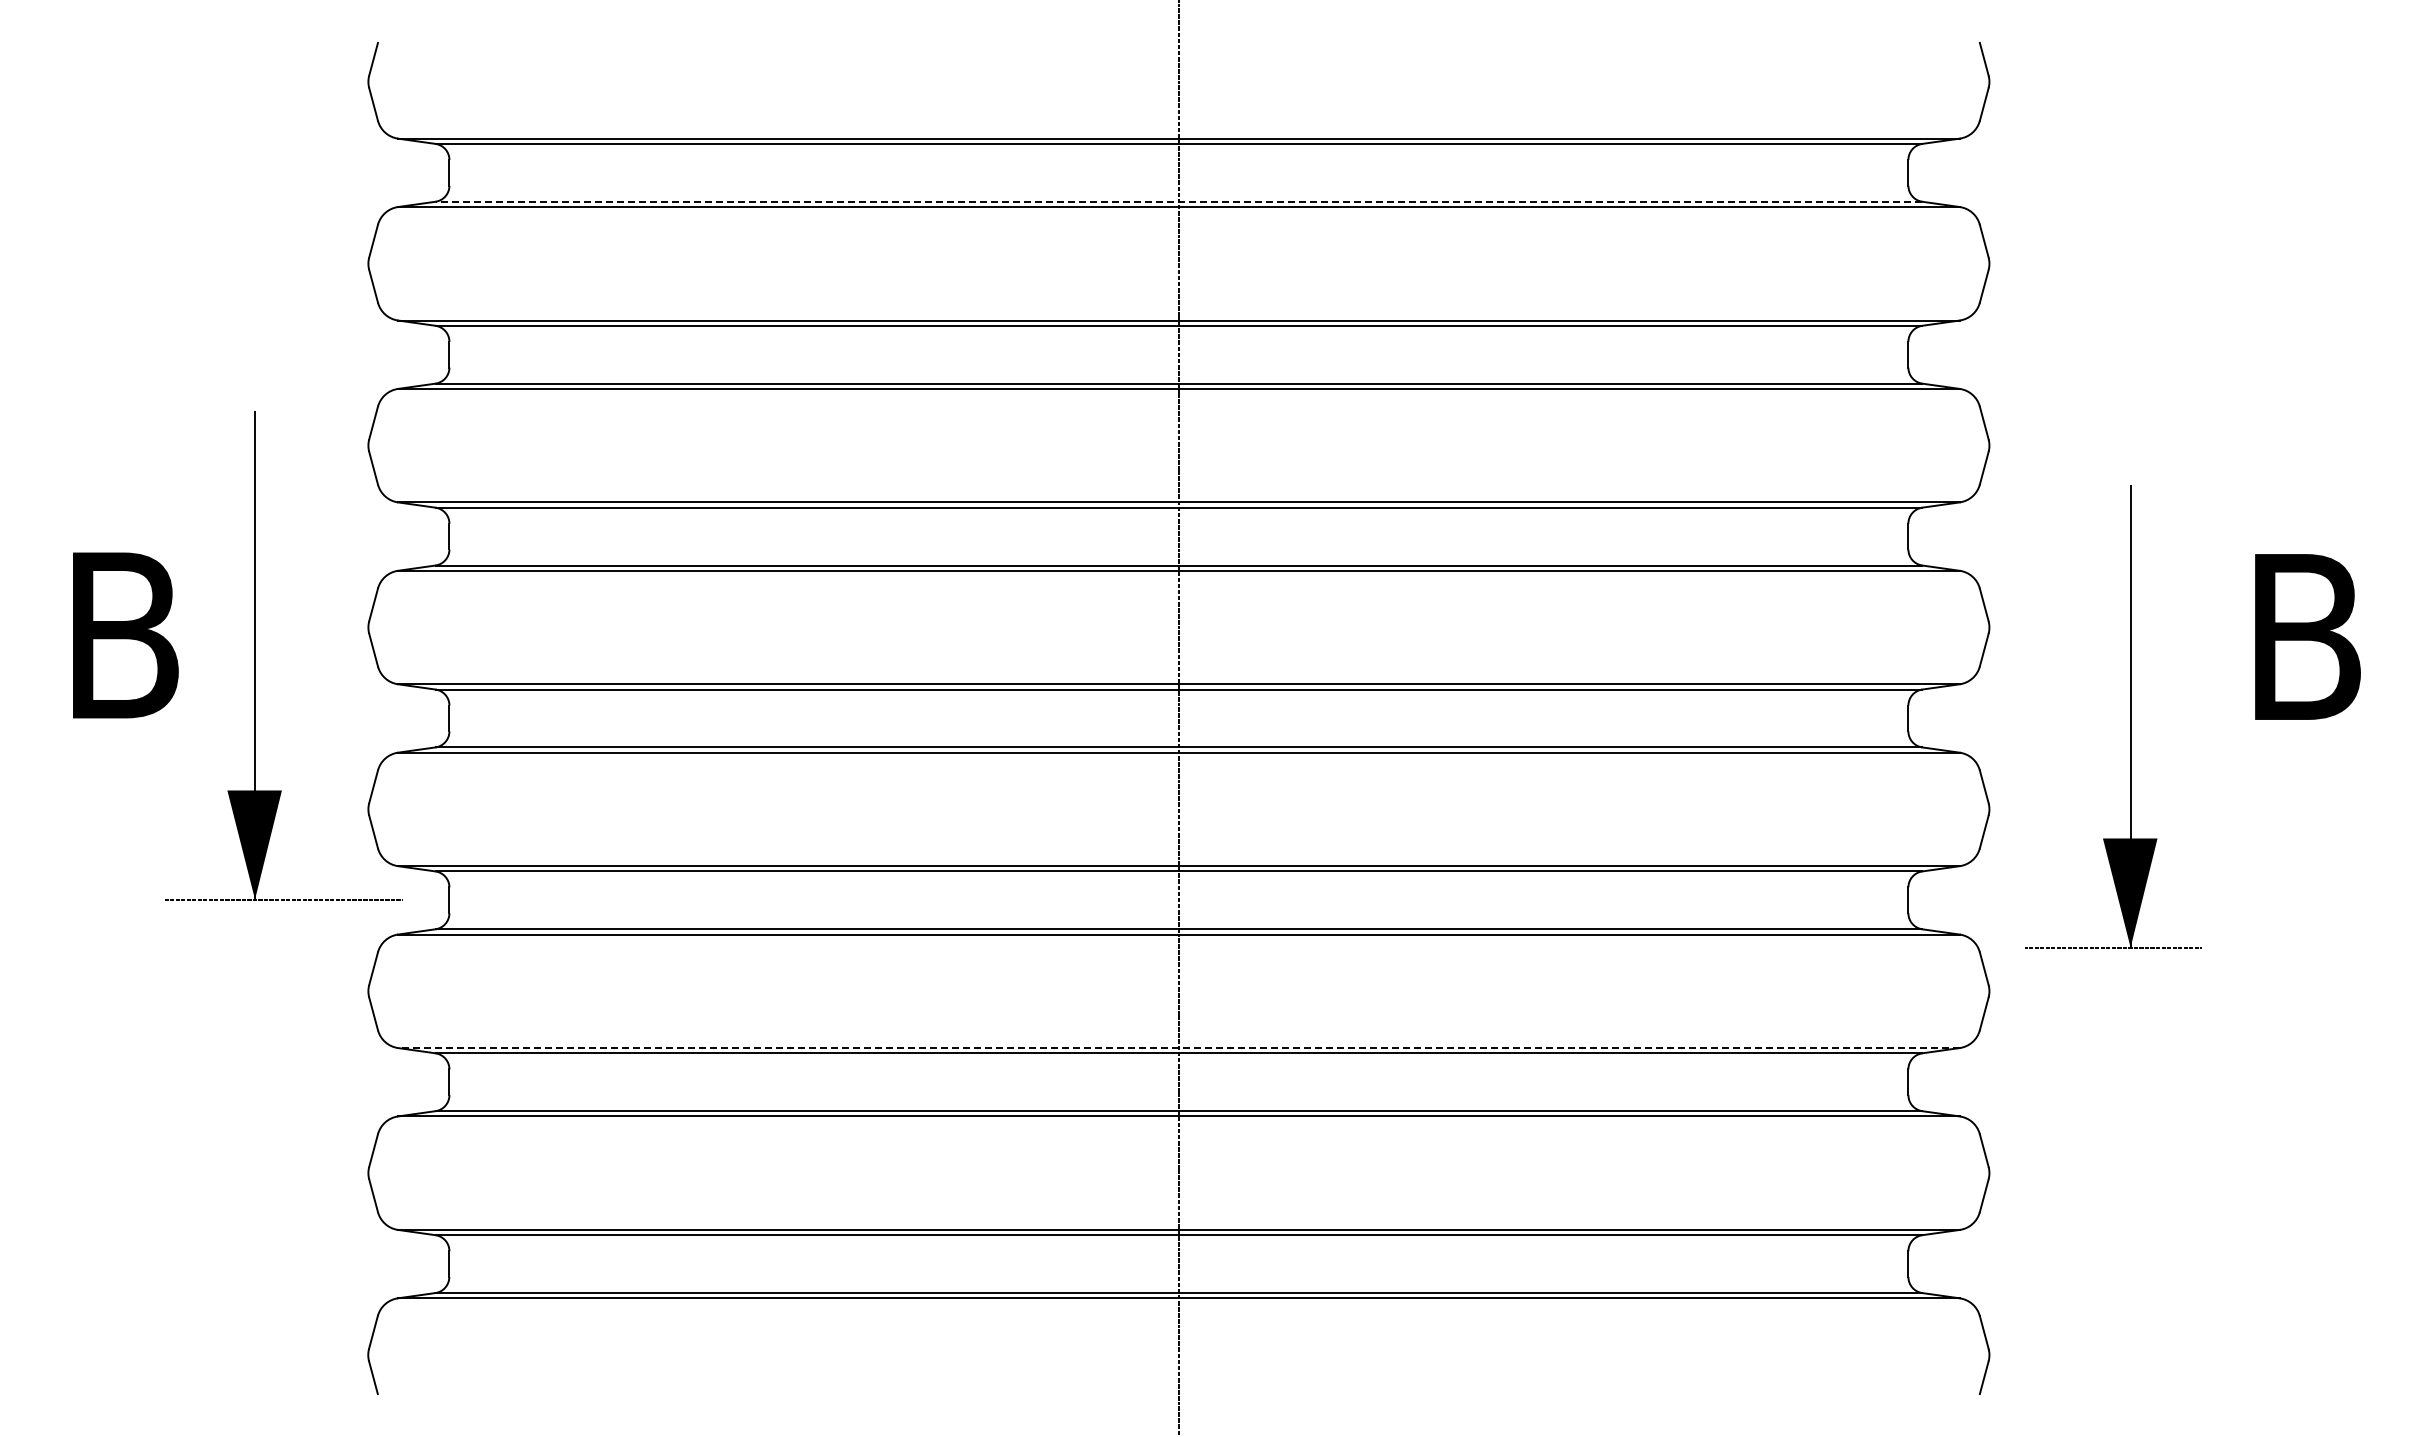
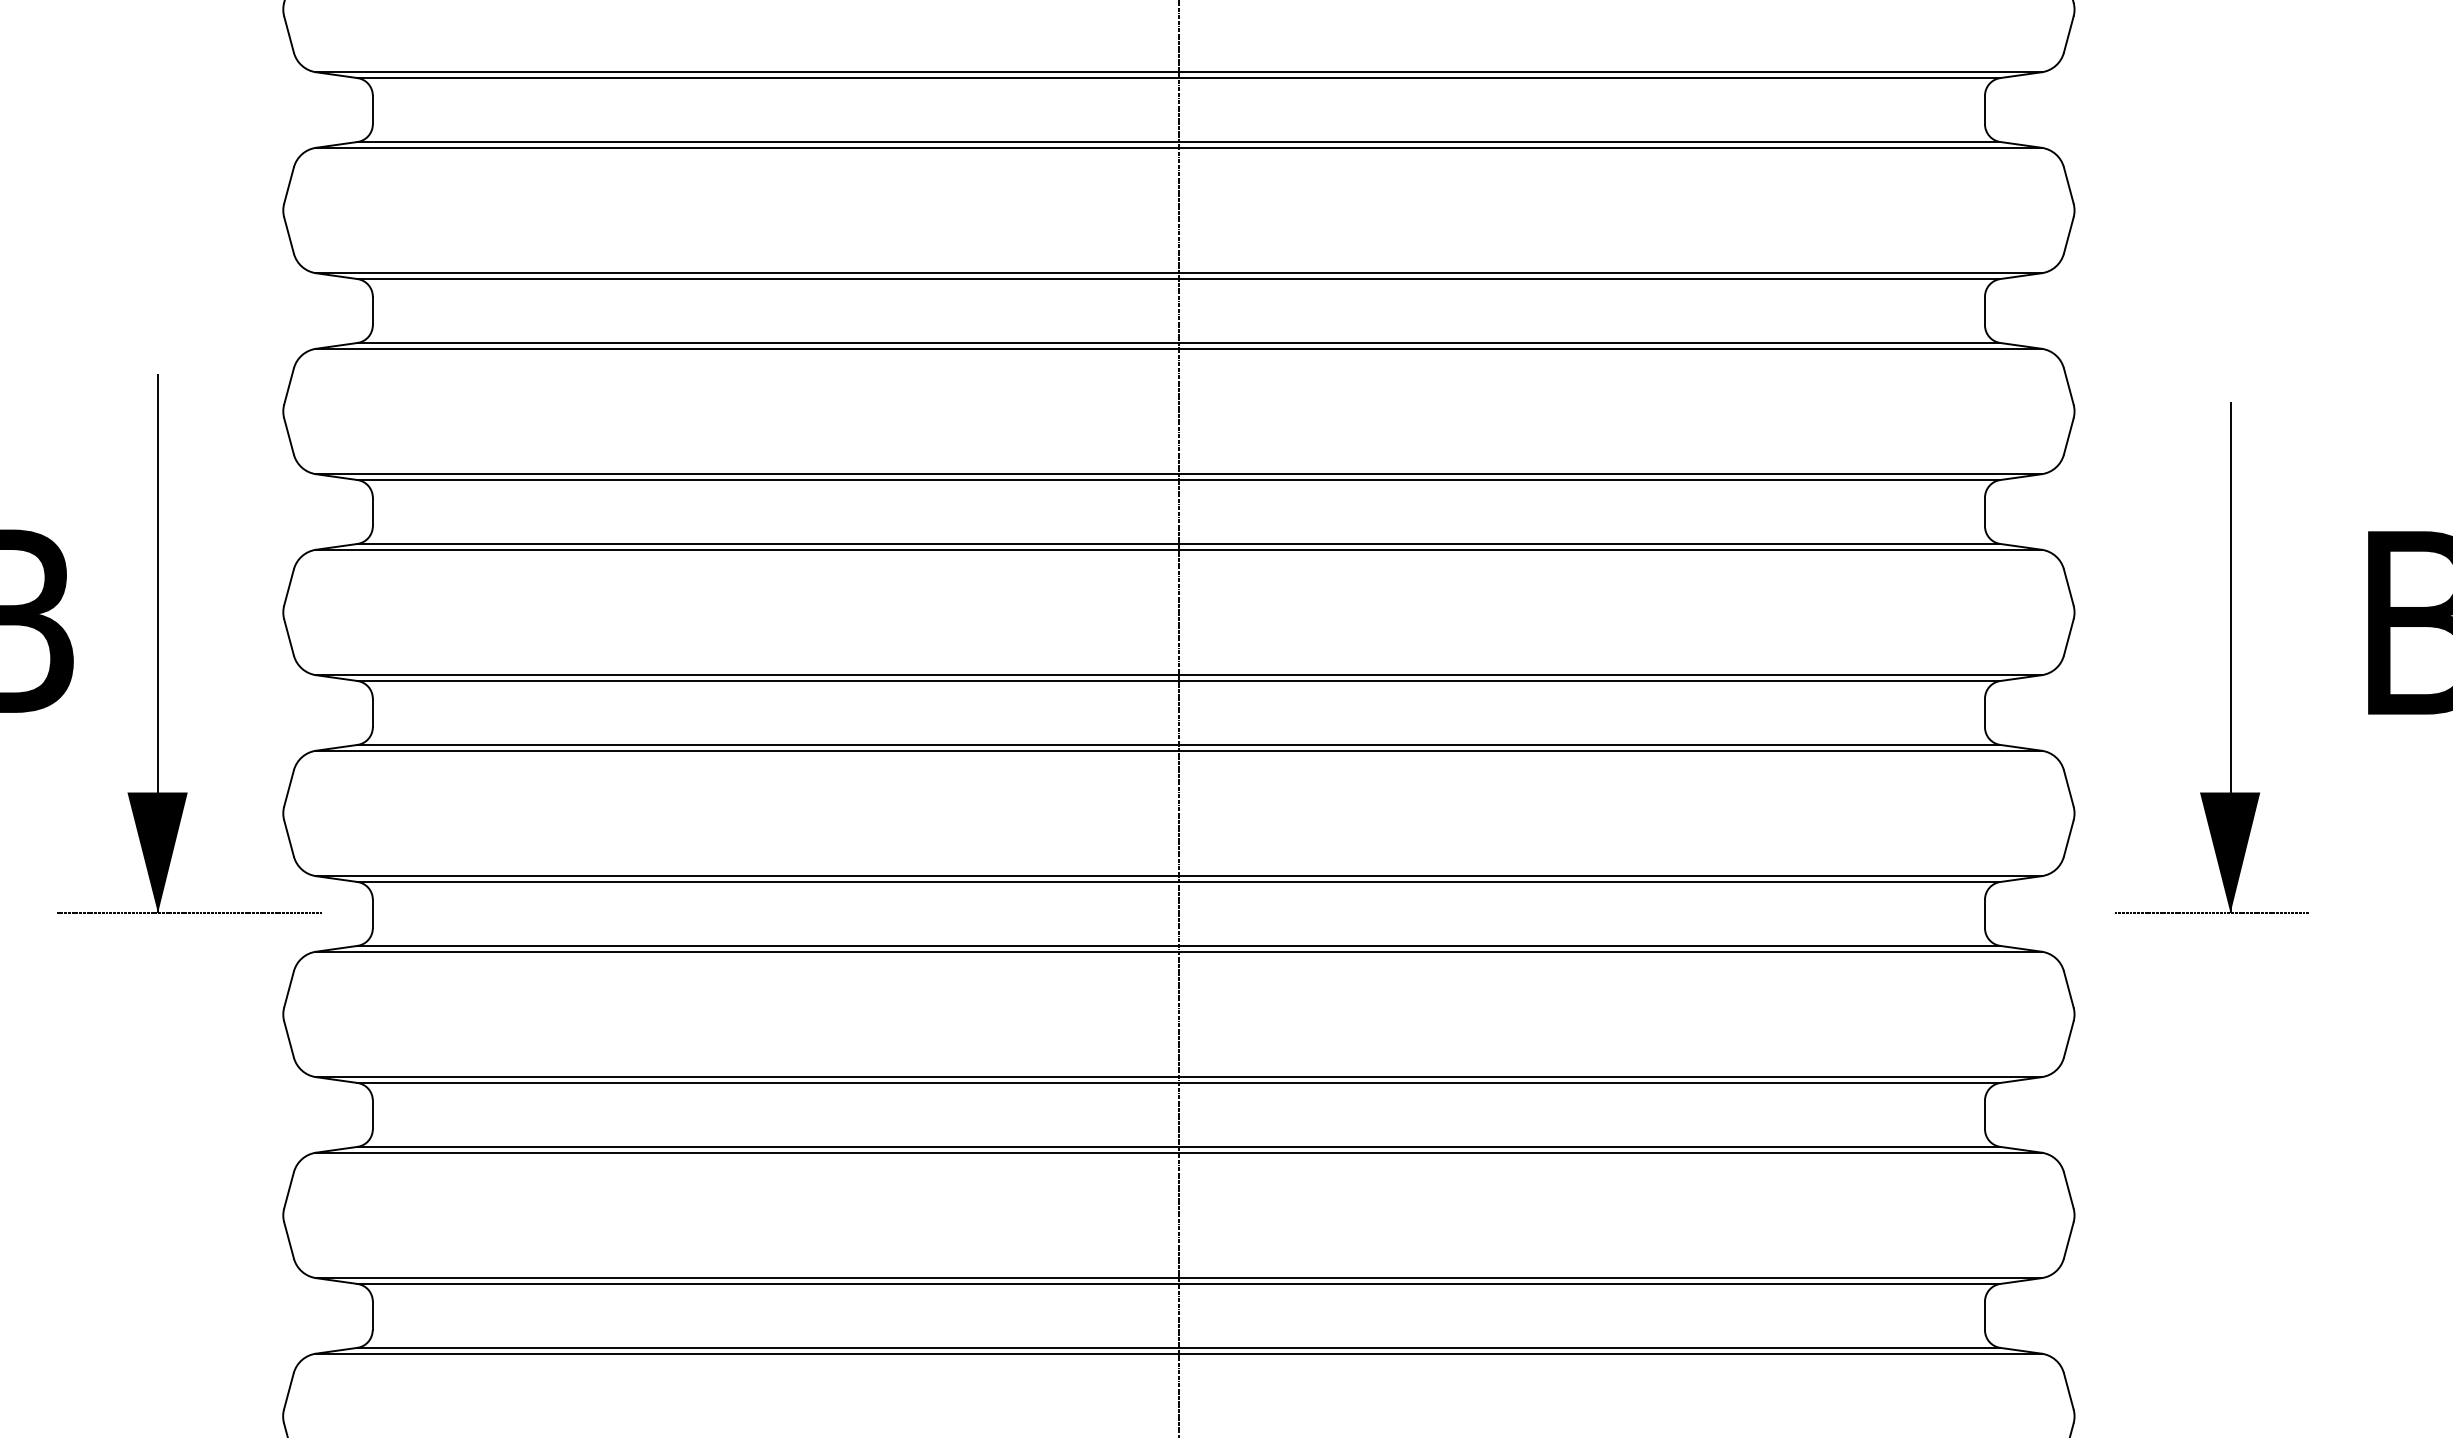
line: (1178, 201) -> (1178, 141), dashed -> solid
part: (2130, 716) -> (2230, 657), moved
line: (1178, 1048) -> (1178, 1077), dashed -> solid

